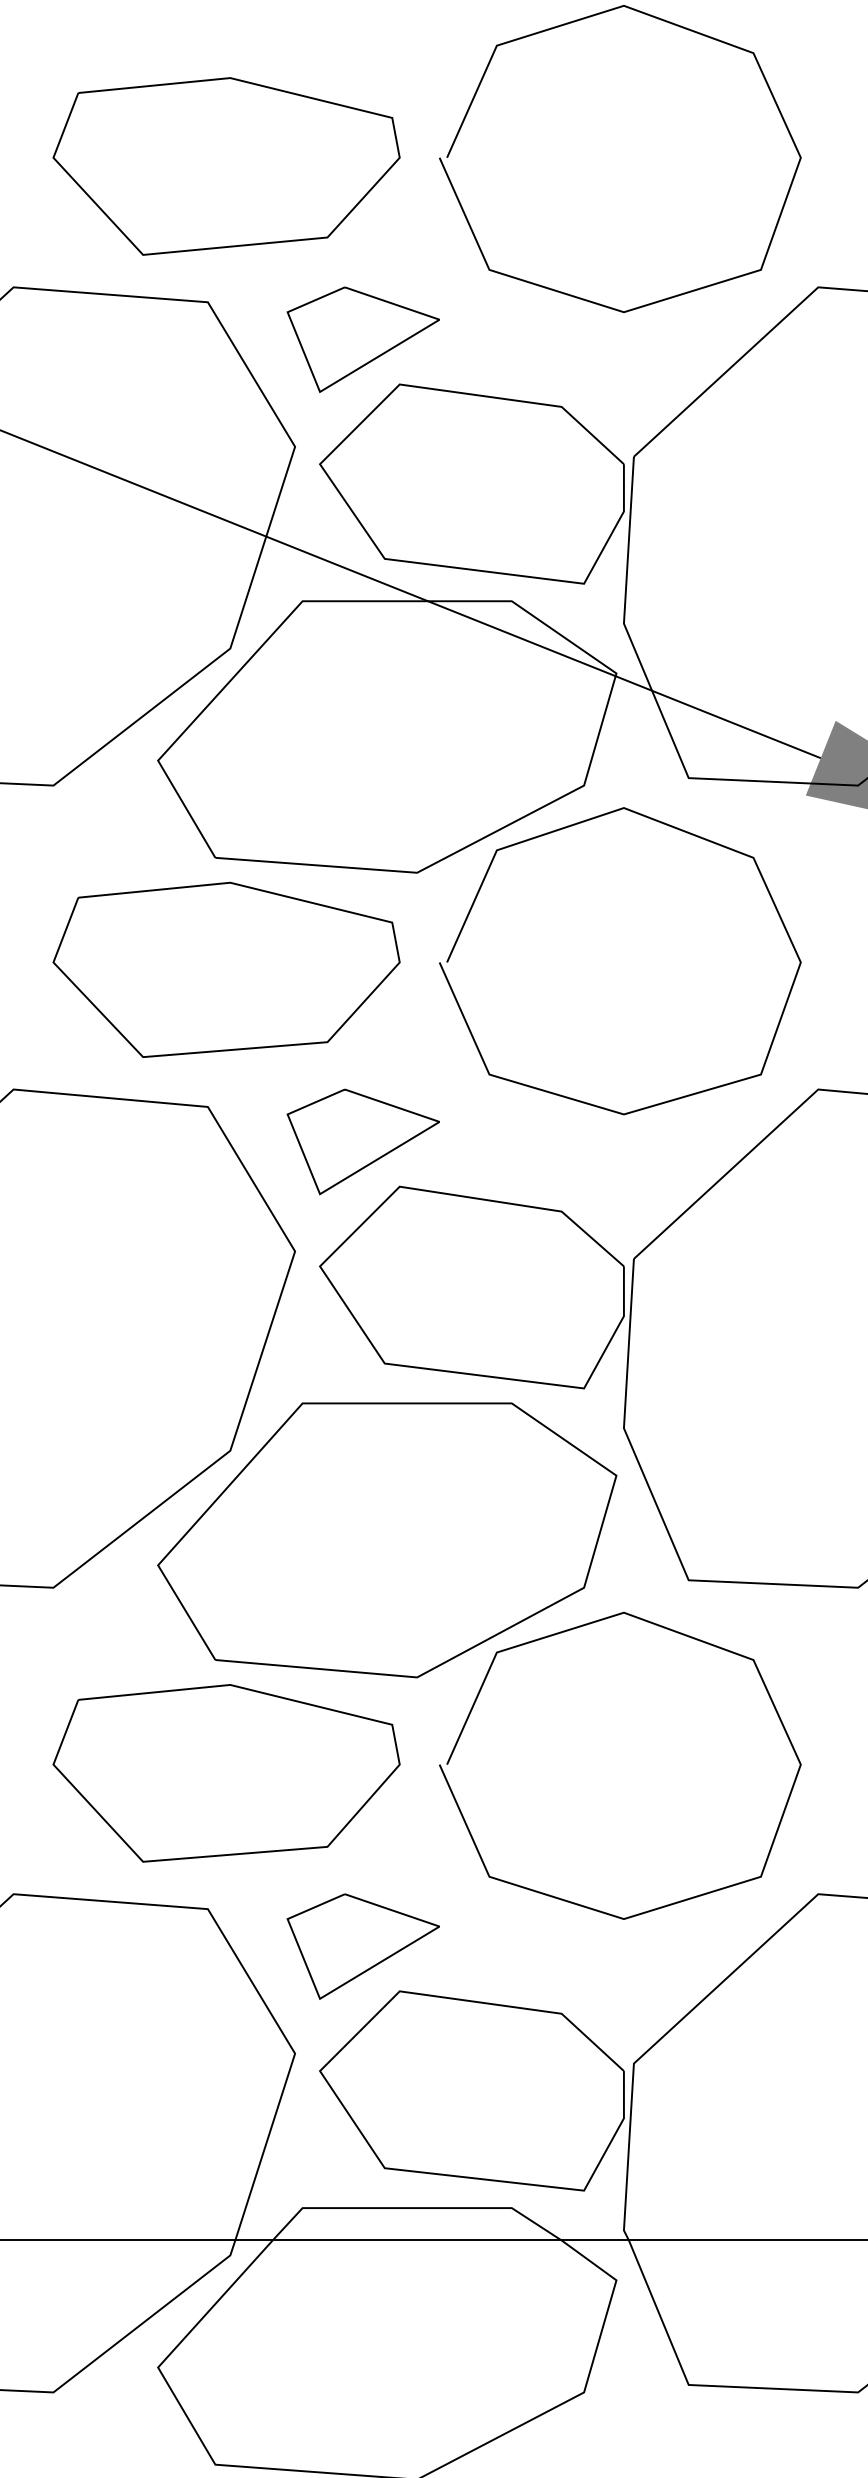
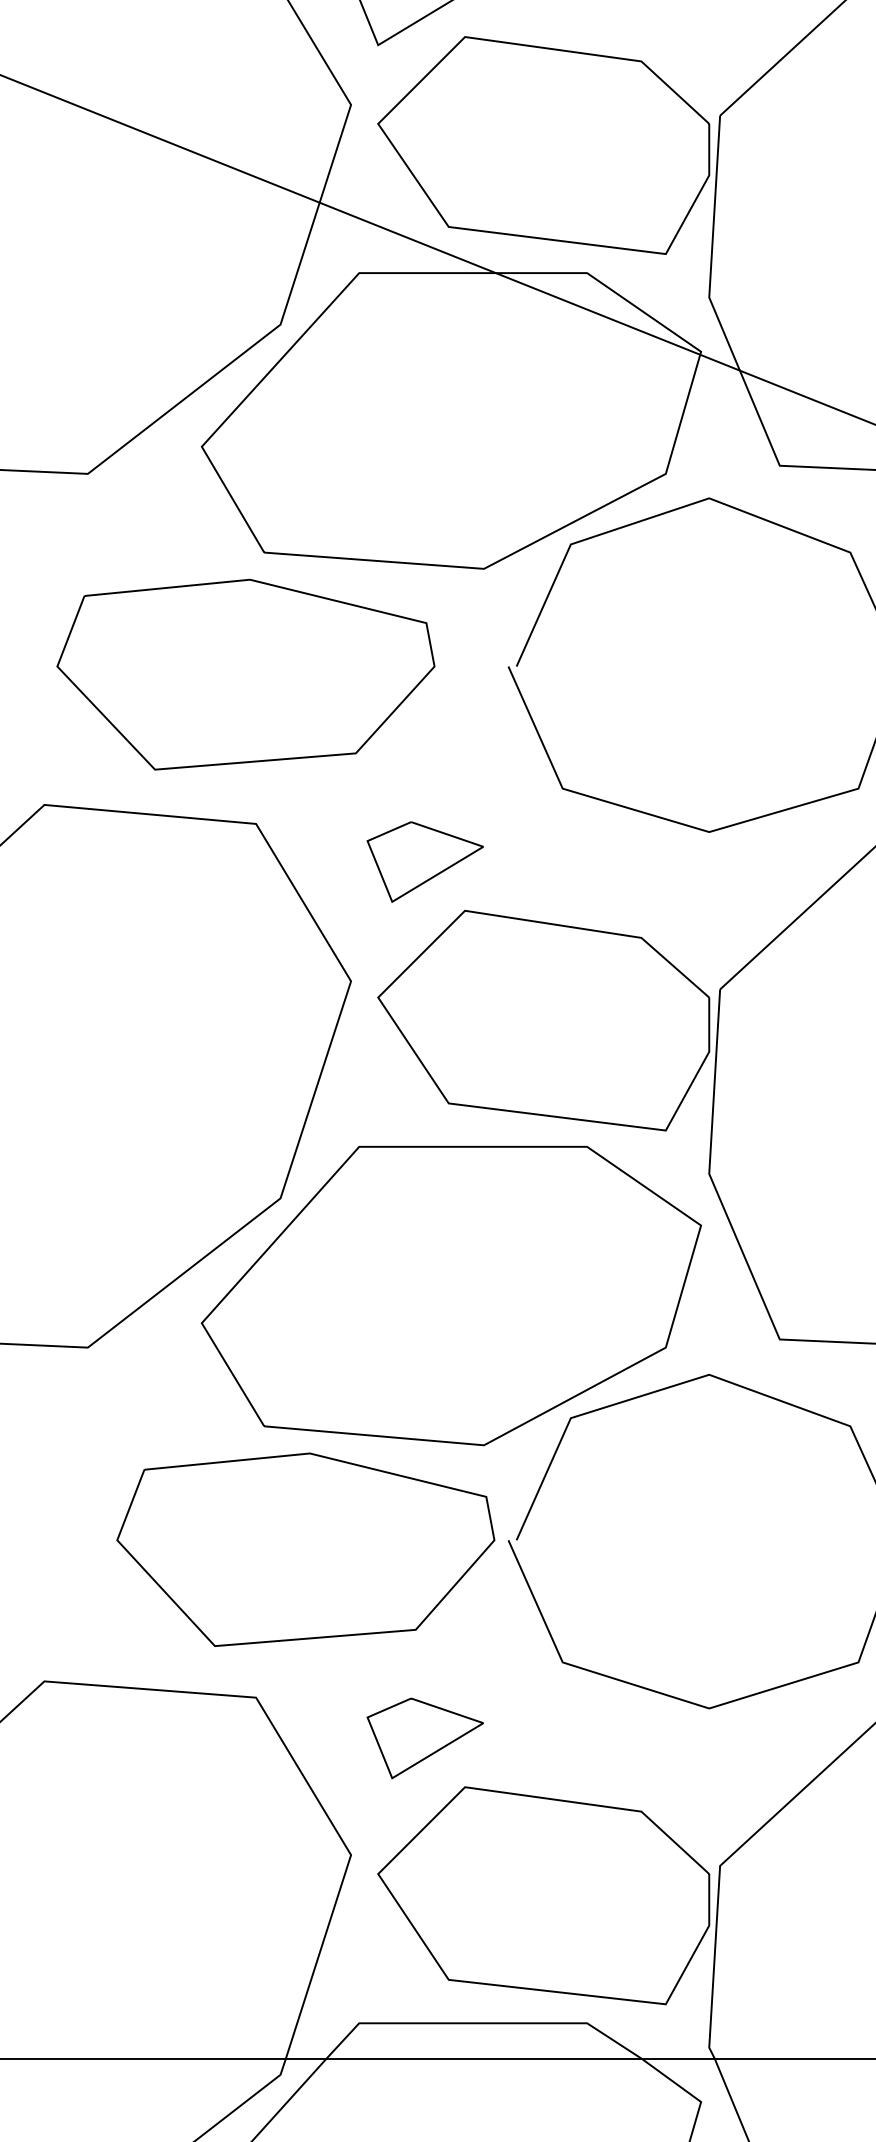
part: (226, 969) -> (245, 674), moved
part: (362, 1141) -> (424, 861), size x0.7
part: (226, 1773) -> (305, 1549), moved
part: (362, 1946) -> (424, 1738), size x0.7

